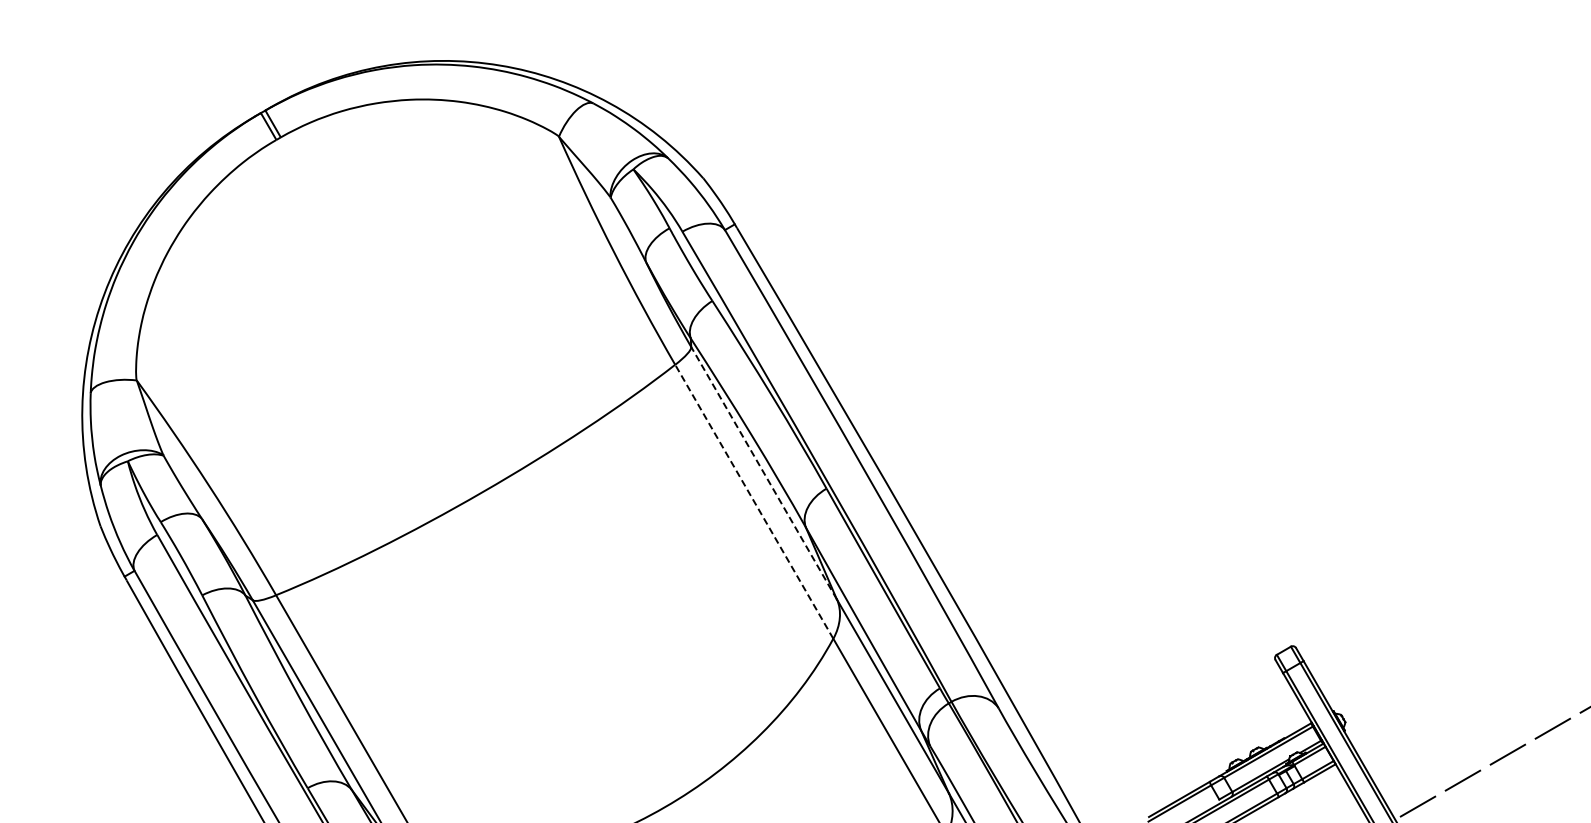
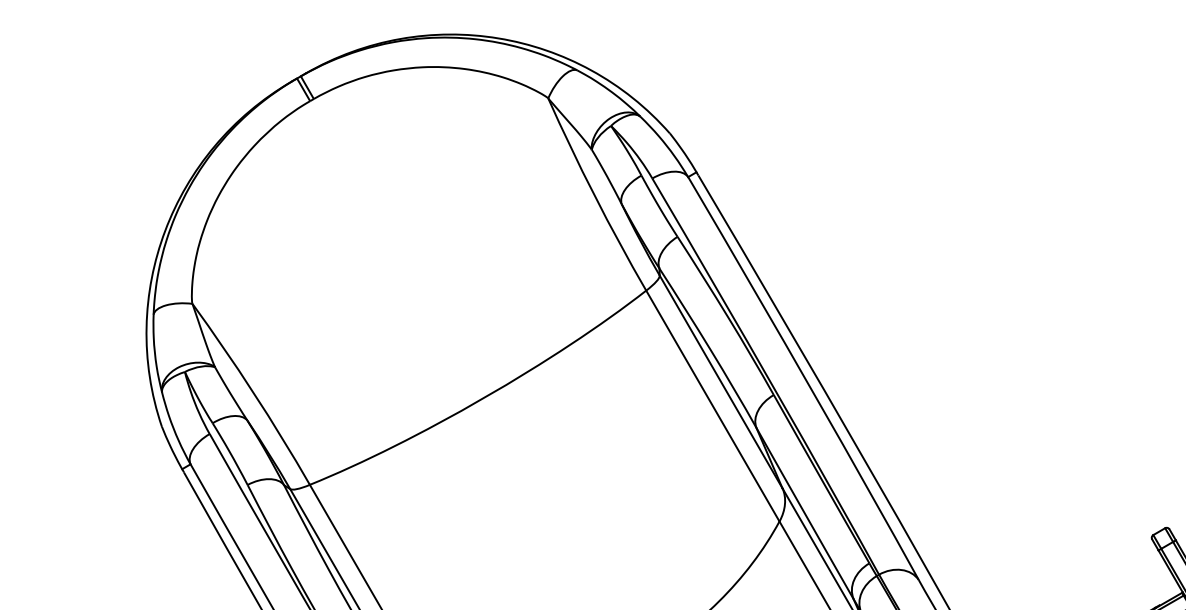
line: (764, 473) -> (721, 382), dashed -> solid
line: (754, 501) -> (713, 405), dashed -> solid

